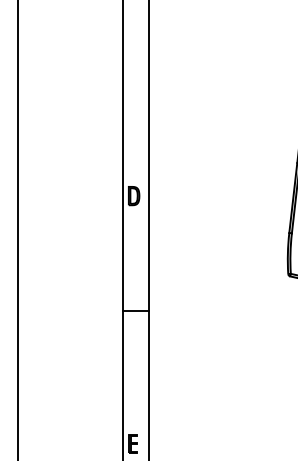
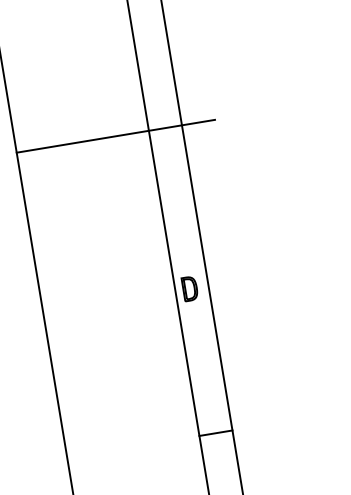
line: (95, 68) -> (114, 135), added

